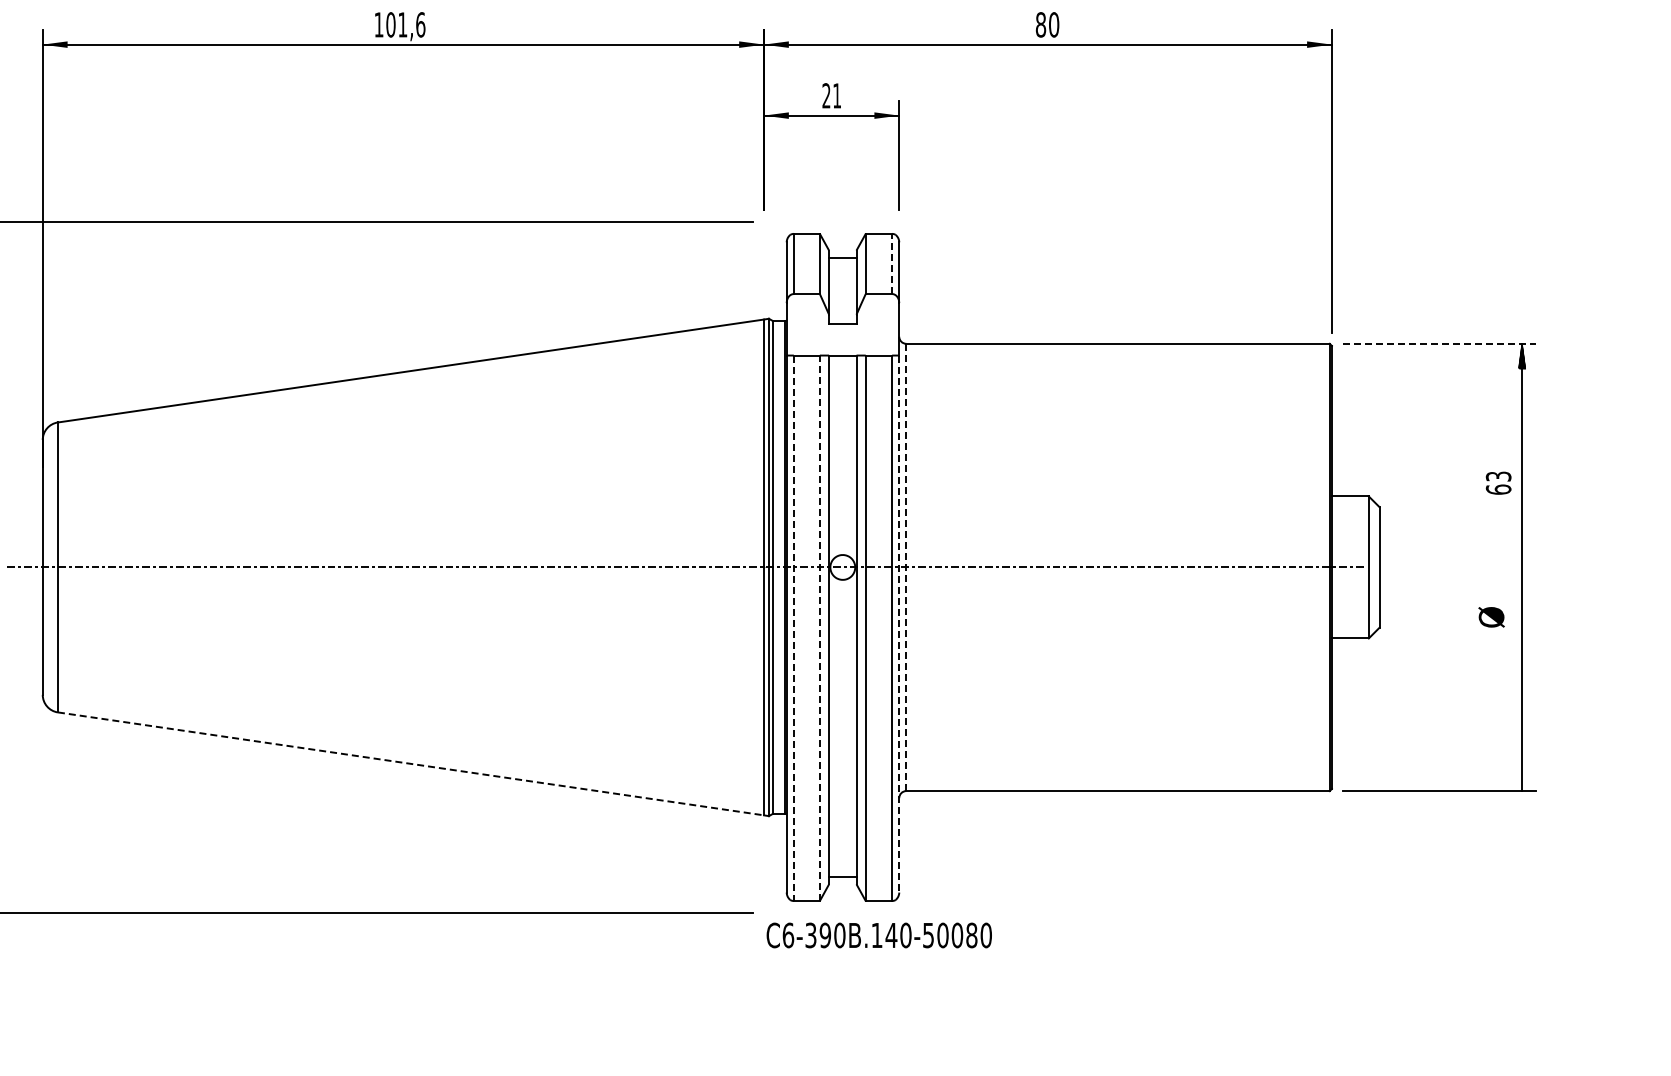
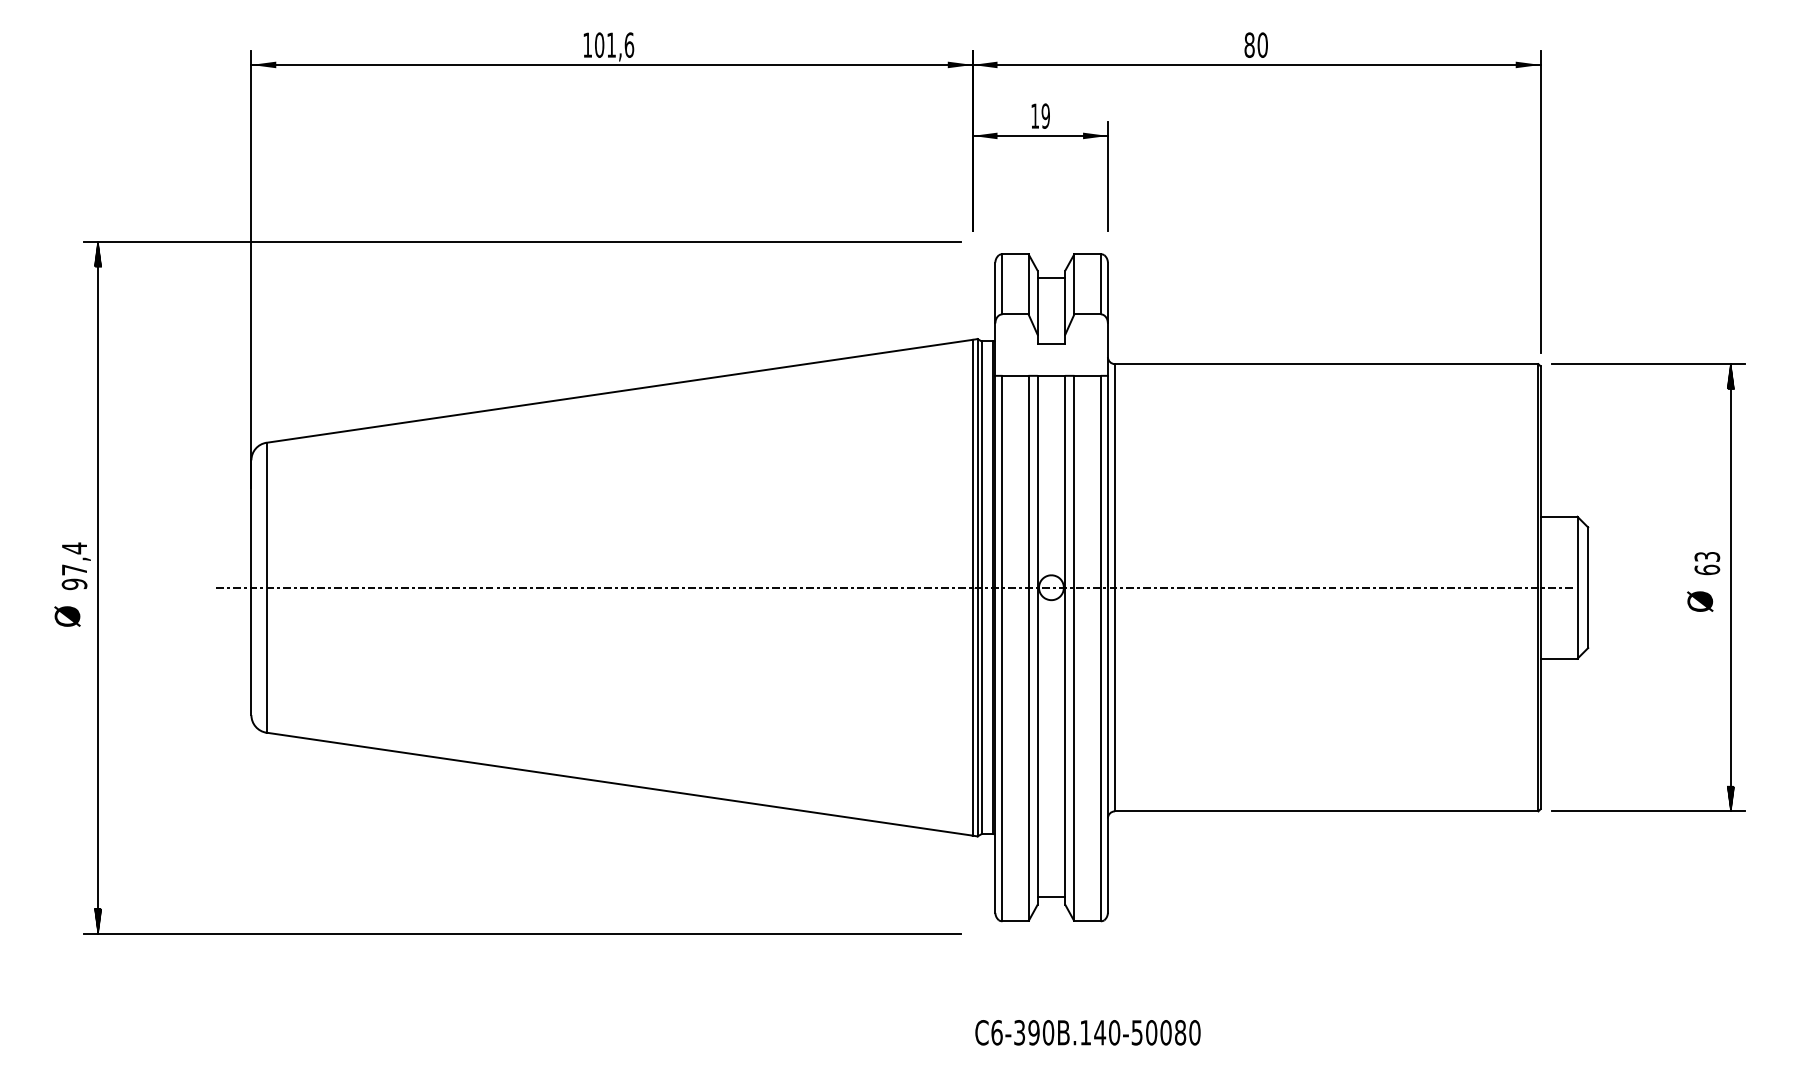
text: (831, 95) -> (1040, 115), 21 -> 19
line: (891, 263) -> (1100, 283), dashed -> solid
line: (1439, 344) -> (1648, 364), dashed -> solid
text: (1498, 483) -> (1707, 563), moved
line: (906, 567) -> (1115, 587), dashed -> solid
text: (1491, 617) -> (1700, 601), moved
line: (898, 624) -> (1107, 644), dashed -> solid
line: (793, 628) -> (1002, 648), dashed -> solid
line: (819, 628) -> (1028, 648), dashed -> solid
line: (410, 764) -> (619, 784), dashed -> solid
hatch: (1521, 778) -> (1730, 798), added
text: (878, 935) -> (1087, 1032), moved

